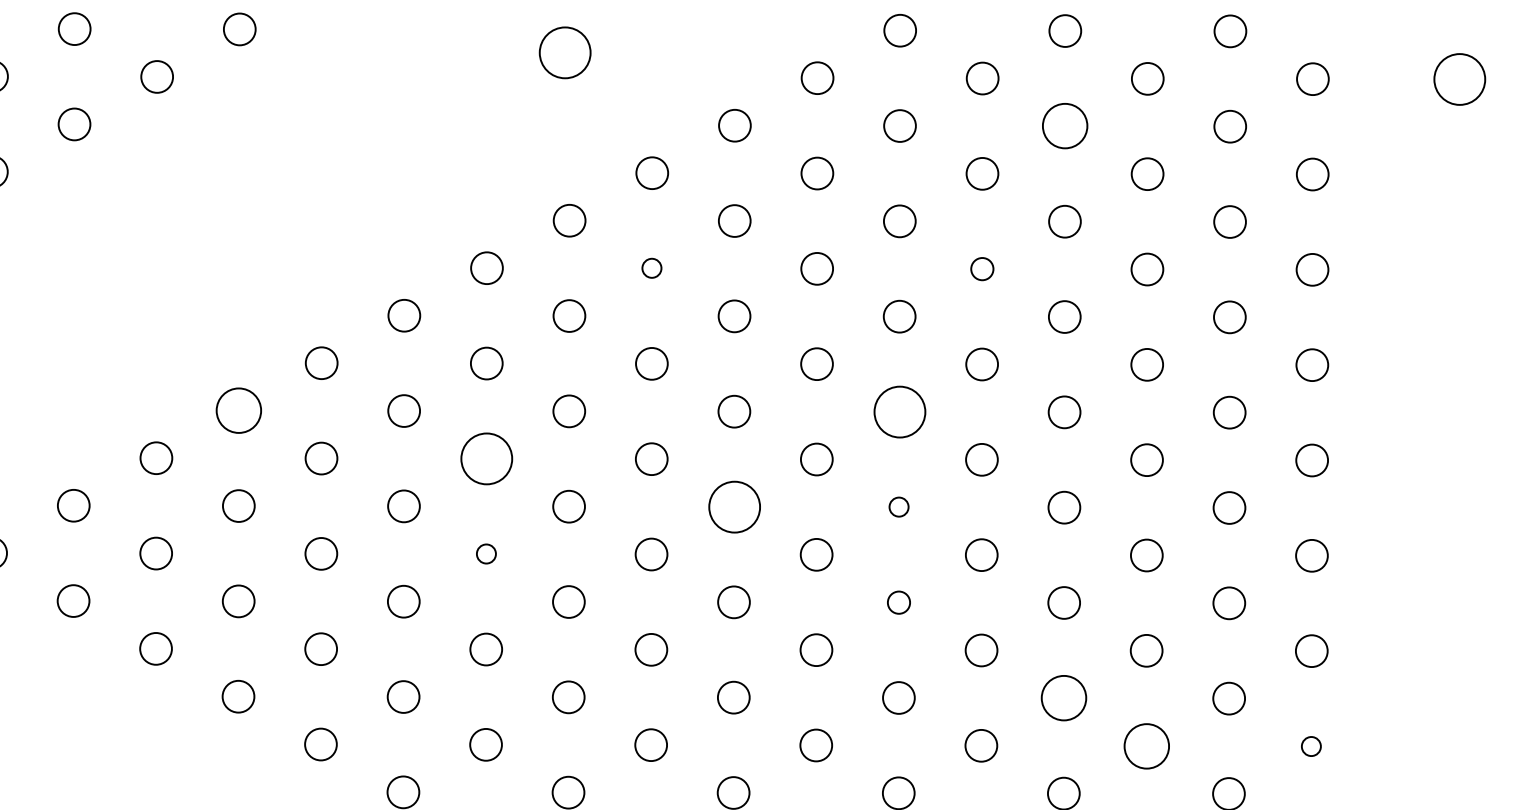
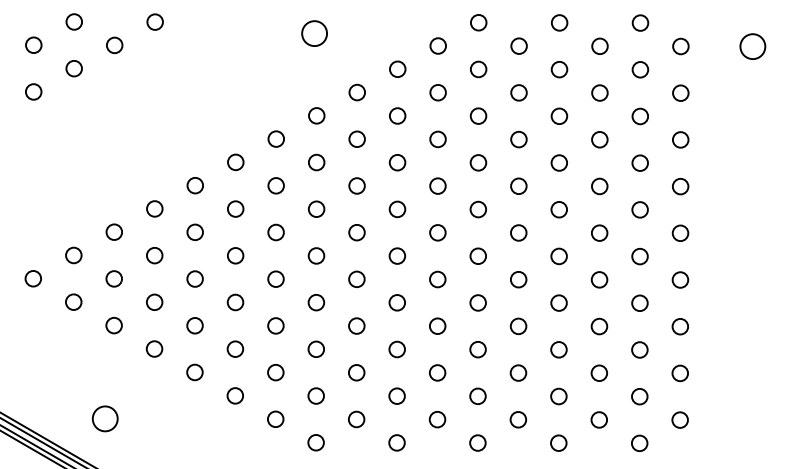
circle: (1065, 126) -> (559, 69), size x0.71
circle: (650, 266) -> (356, 138), size x1.67
circle: (981, 268) -> (518, 139), size x1.43
circle: (238, 409) -> (154, 208), size x0.71
circle: (897, 411) -> (477, 209), size x0.62
circle: (485, 458) -> (275, 232), size x0.62
circle: (732, 505) -> (396, 255), size x0.62
circle: (897, 505) -> (477, 255), size x1.67
circle: (485, 552) -> (275, 278), size x1.67
circle: (897, 601) -> (477, 302), size x1.43
circle: (1063, 697) -> (558, 349), size x0.71
circle: (1144, 744) -> (598, 372), size x0.71
circle: (1310, 746) -> (679, 373), size x1.67

